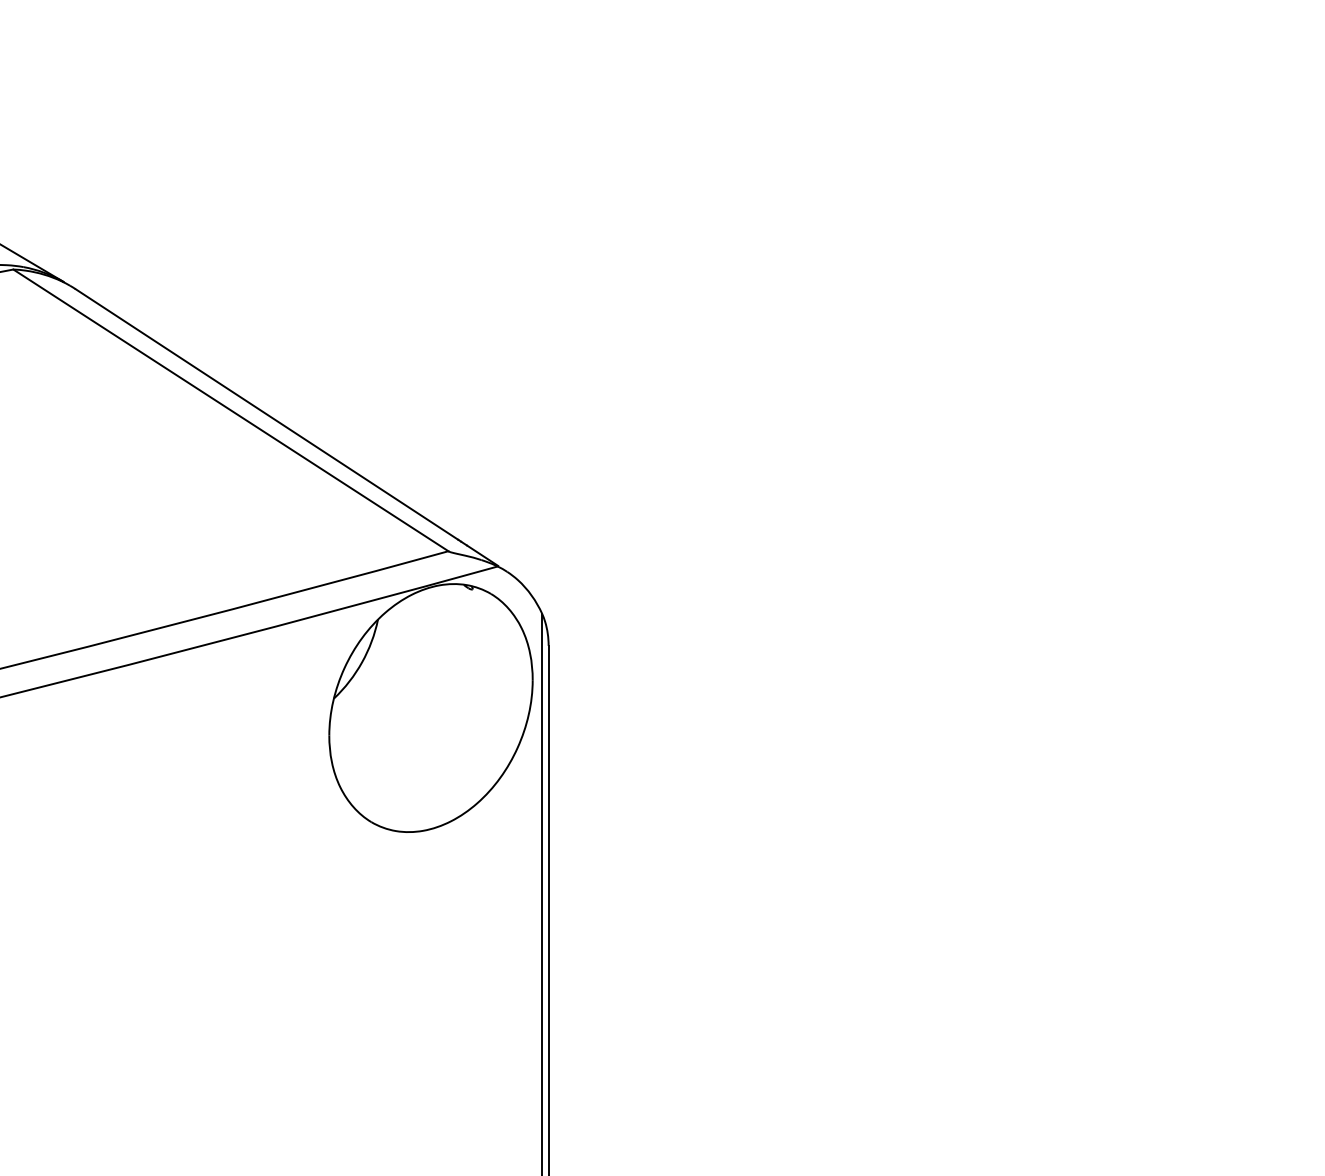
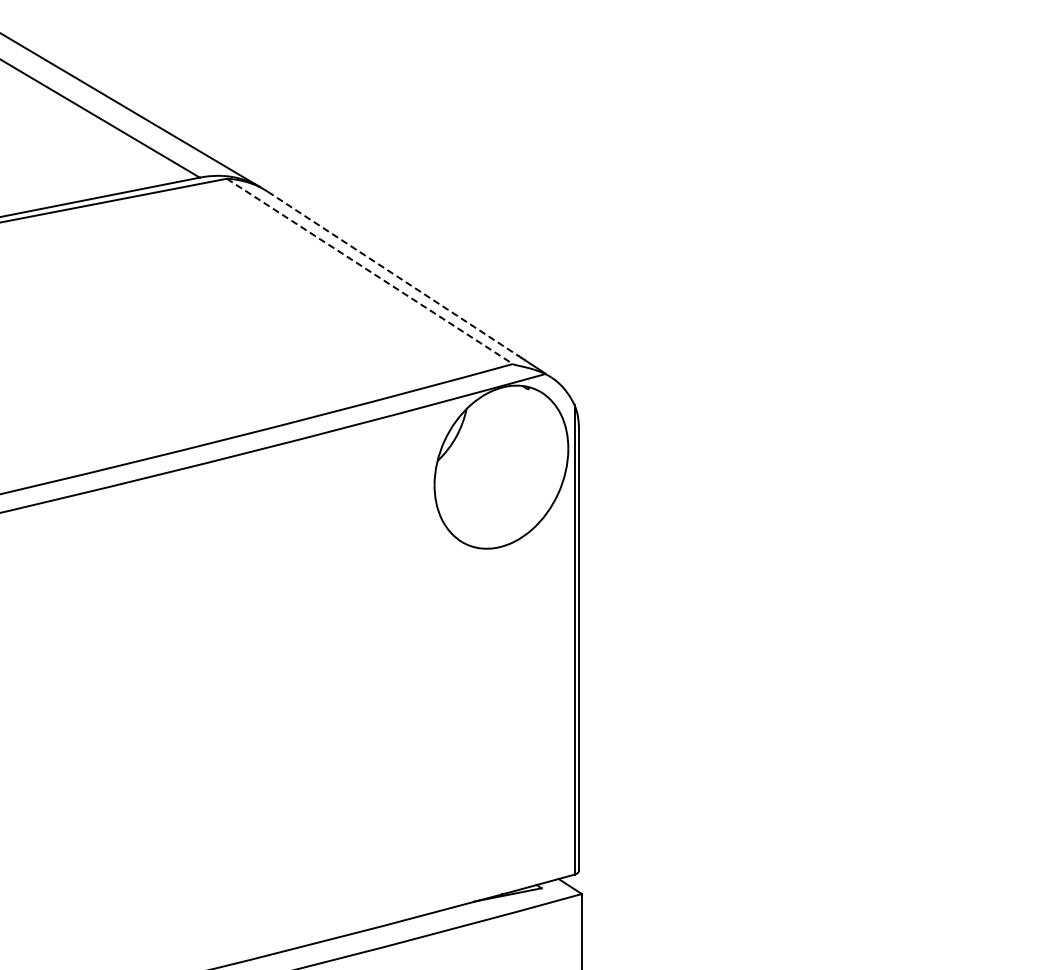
line: (231, 410) -> (370, 271), solid -> dashed
line: (268, 415) -> (394, 274), solid -> dashed

